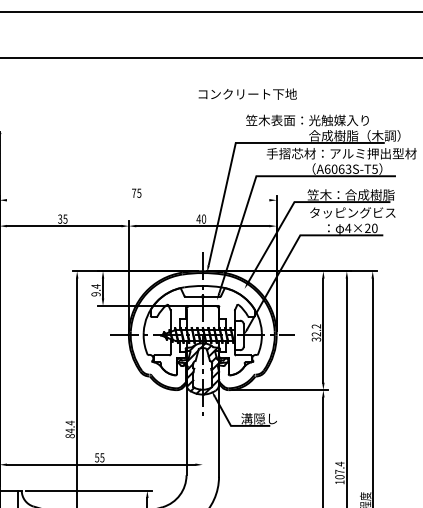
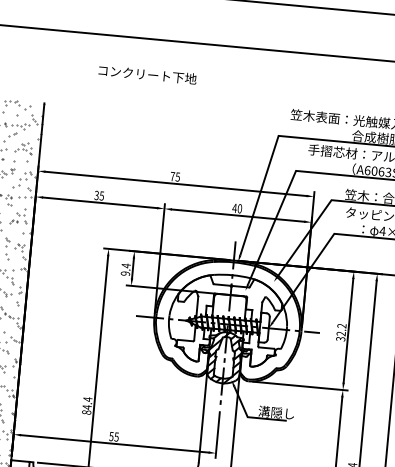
text: (247, 93) -> (147, 74), moved
line: (137, 200) -> (175, 184), added
line: (202, 446) -> (217, 435), added

